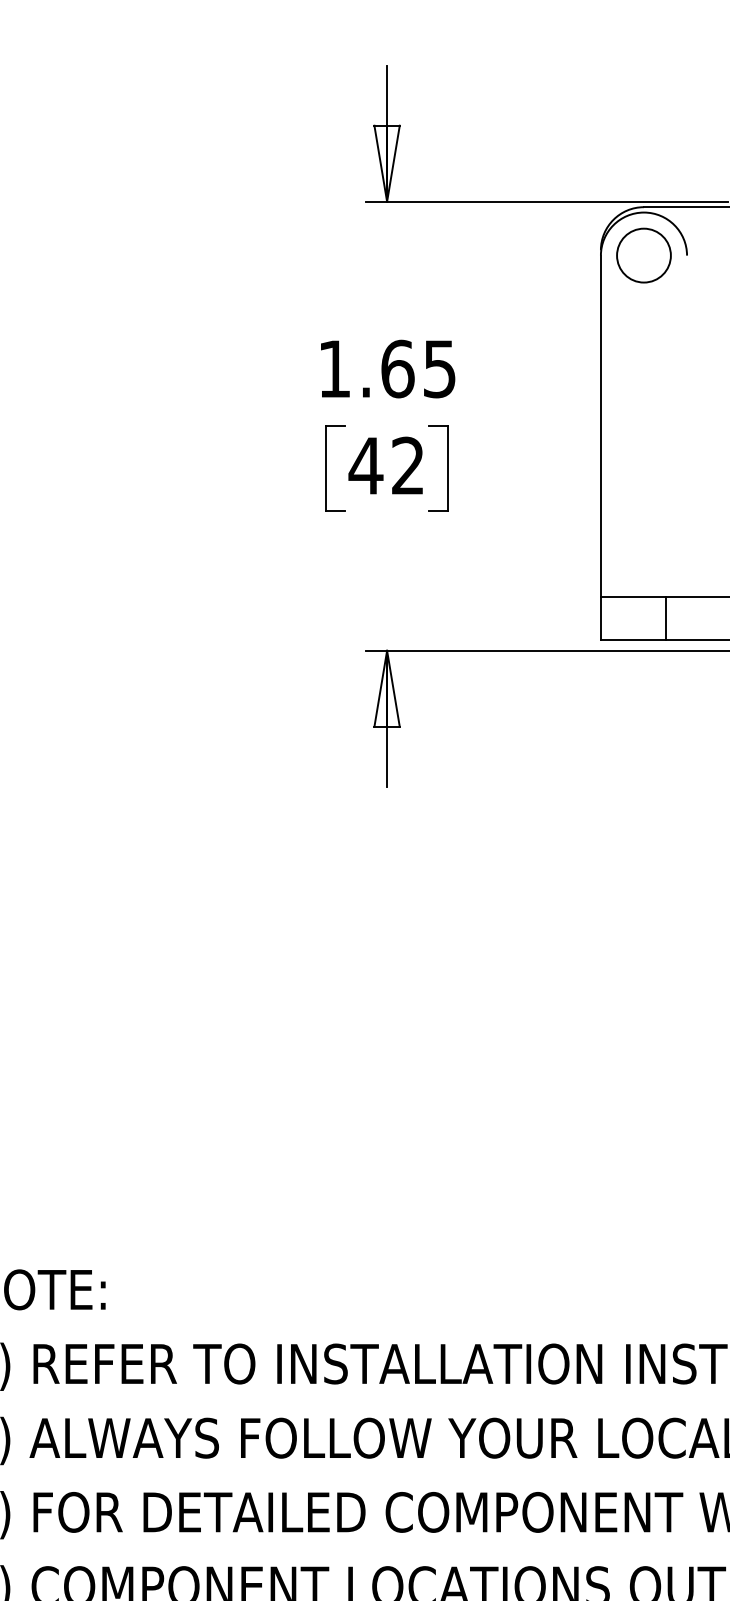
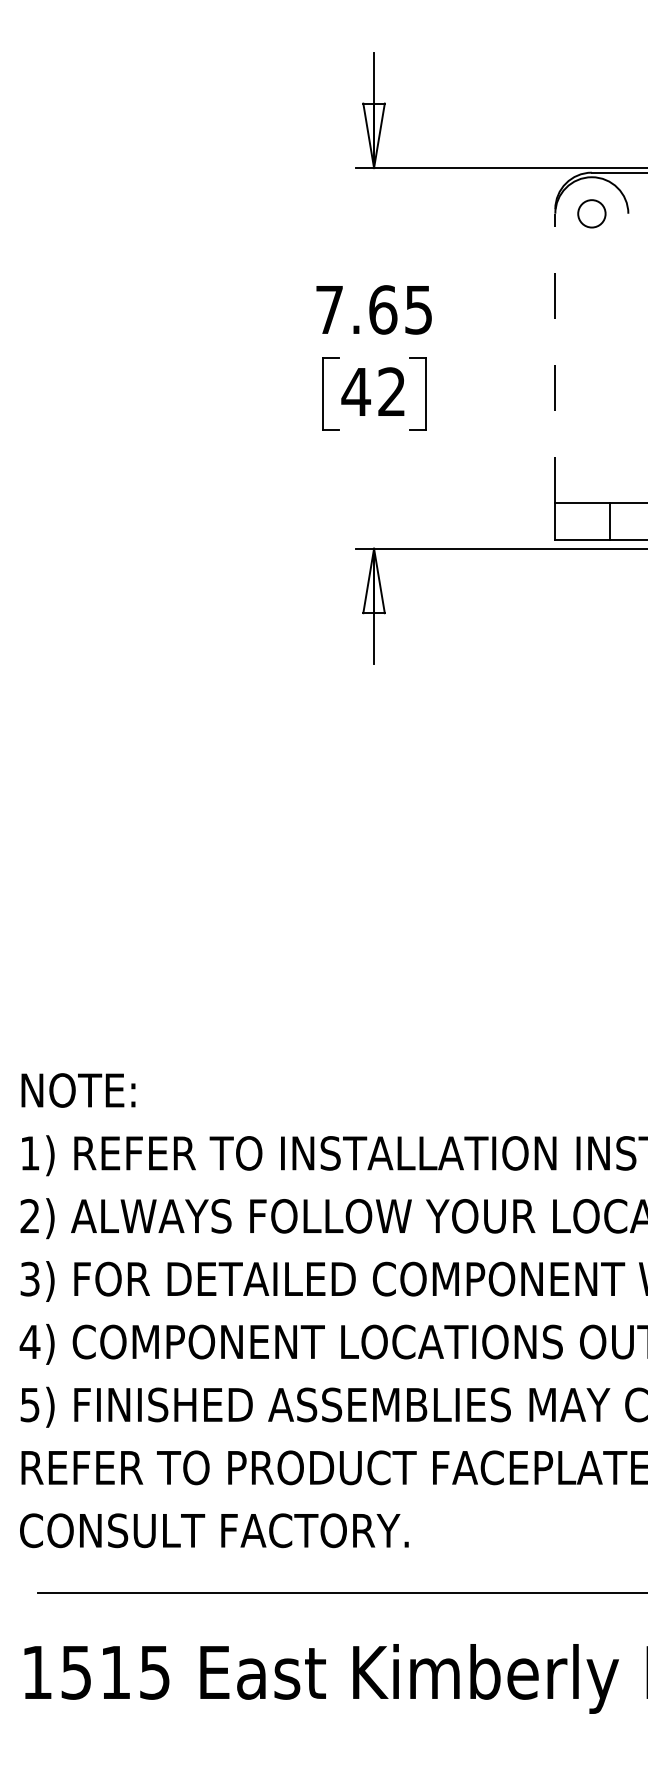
circle: (643, 255) -> (591, 213), size x0.6
text: (334, 368) -> (329, 309), 1.65 -> 7.65
line: (601, 426) -> (555, 358), solid -> dashed

